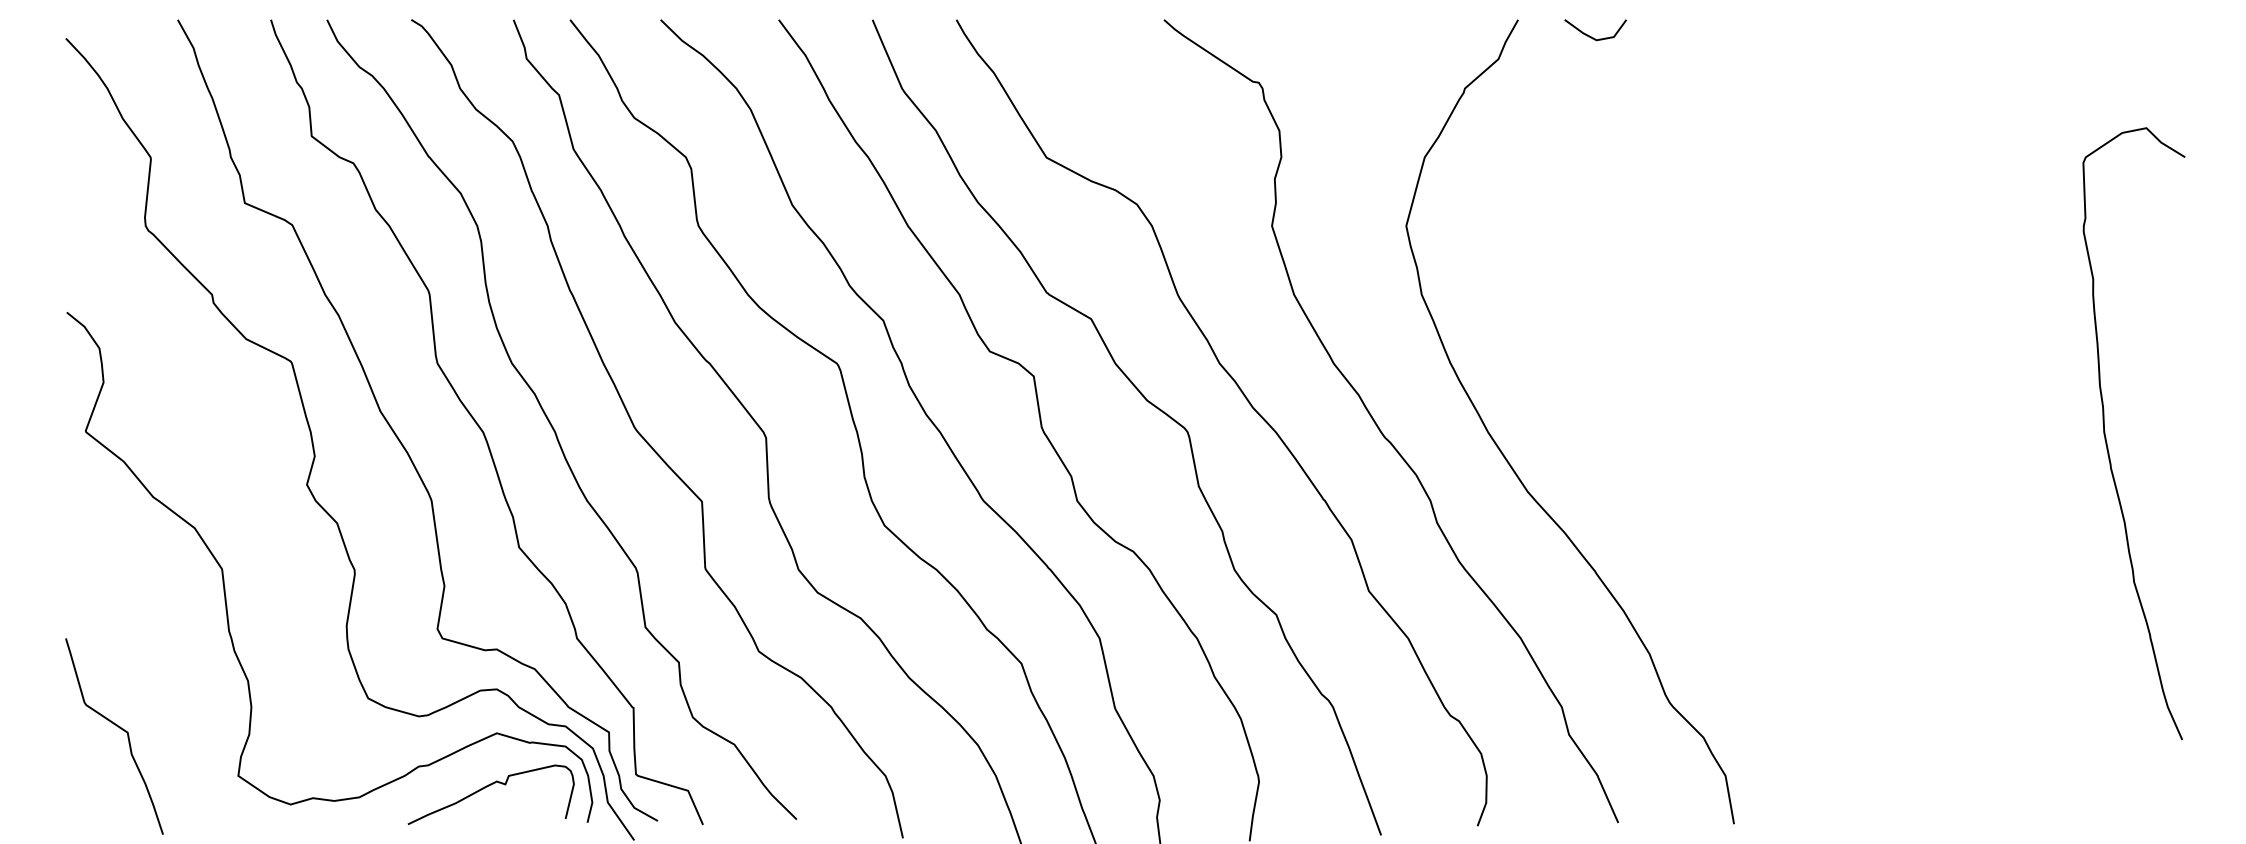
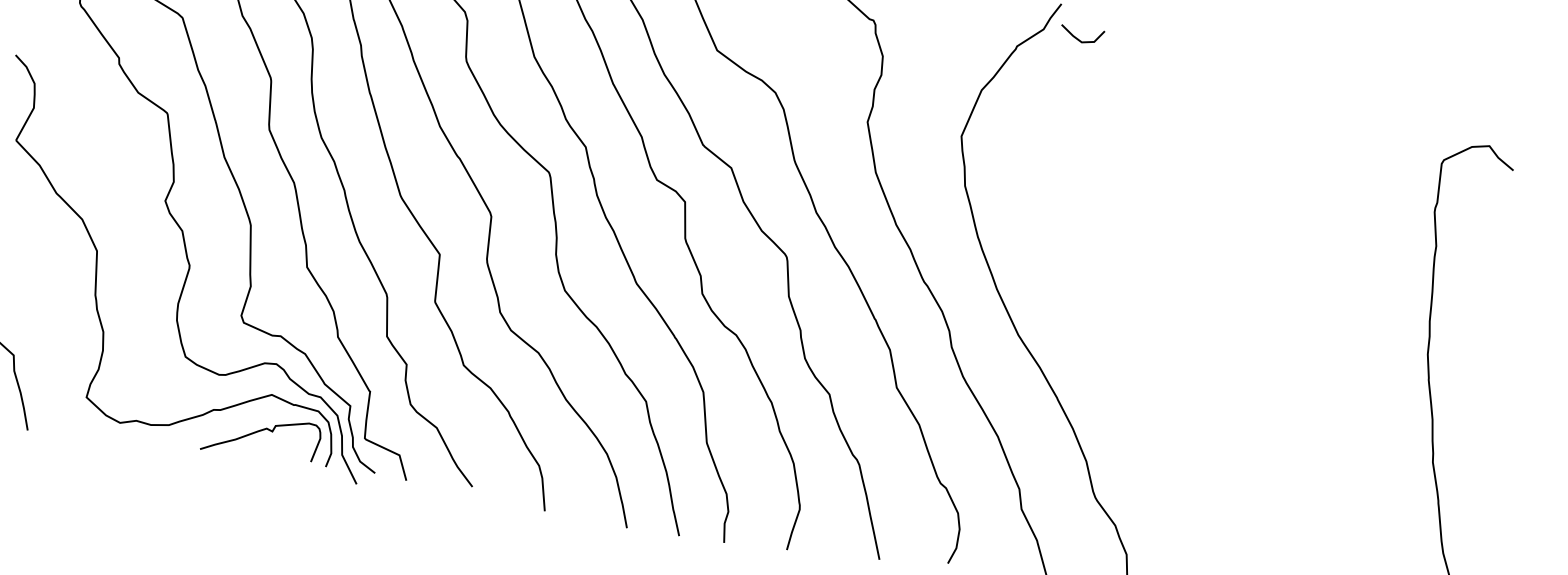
line: (1591, 36) -> (1078, 39), moved

